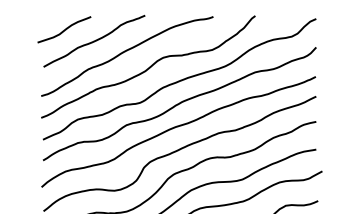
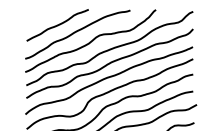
curve: (64, 28) -> (39, 17), removed

